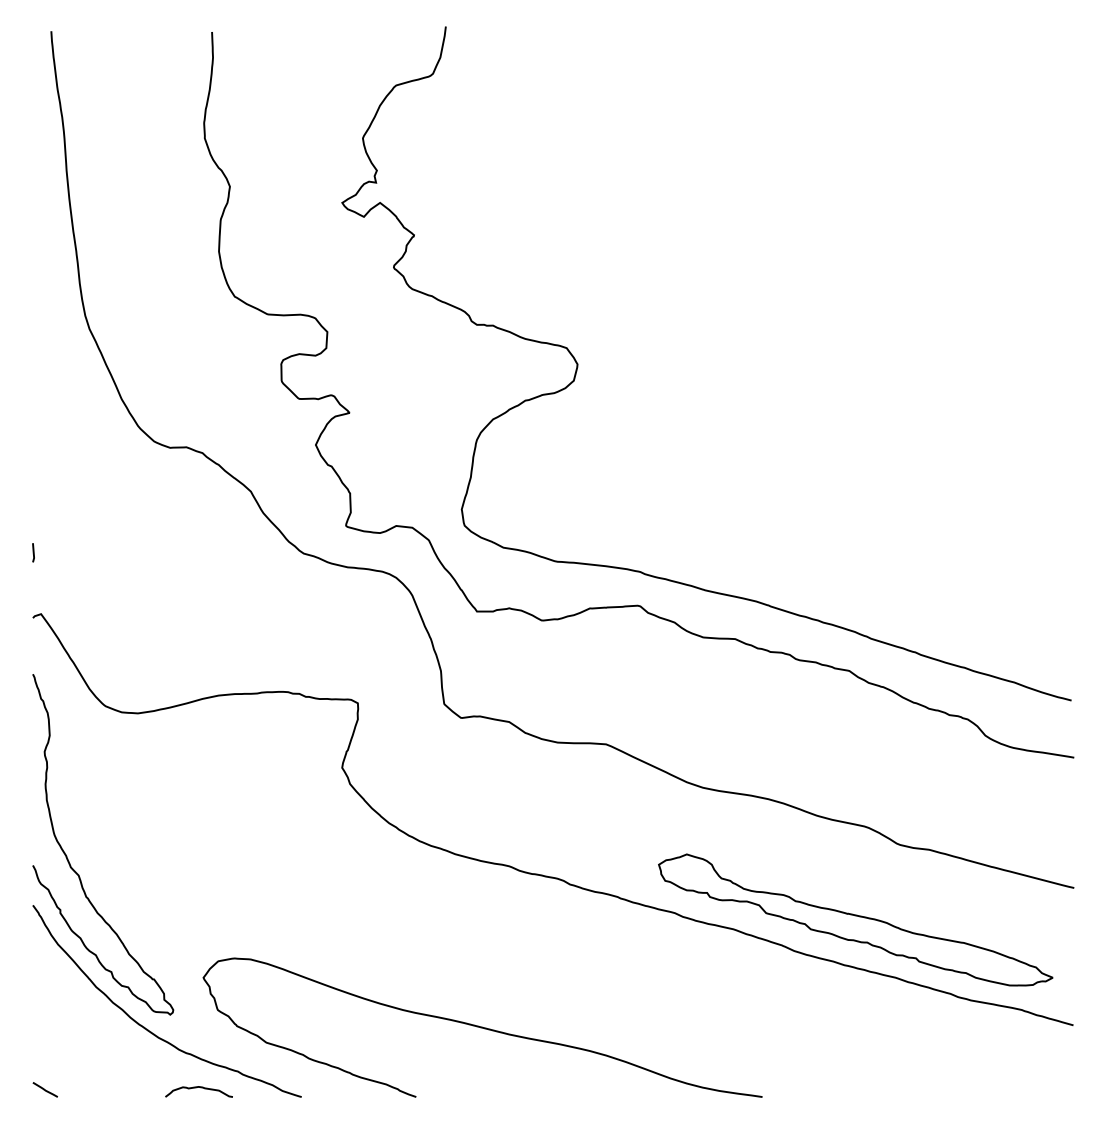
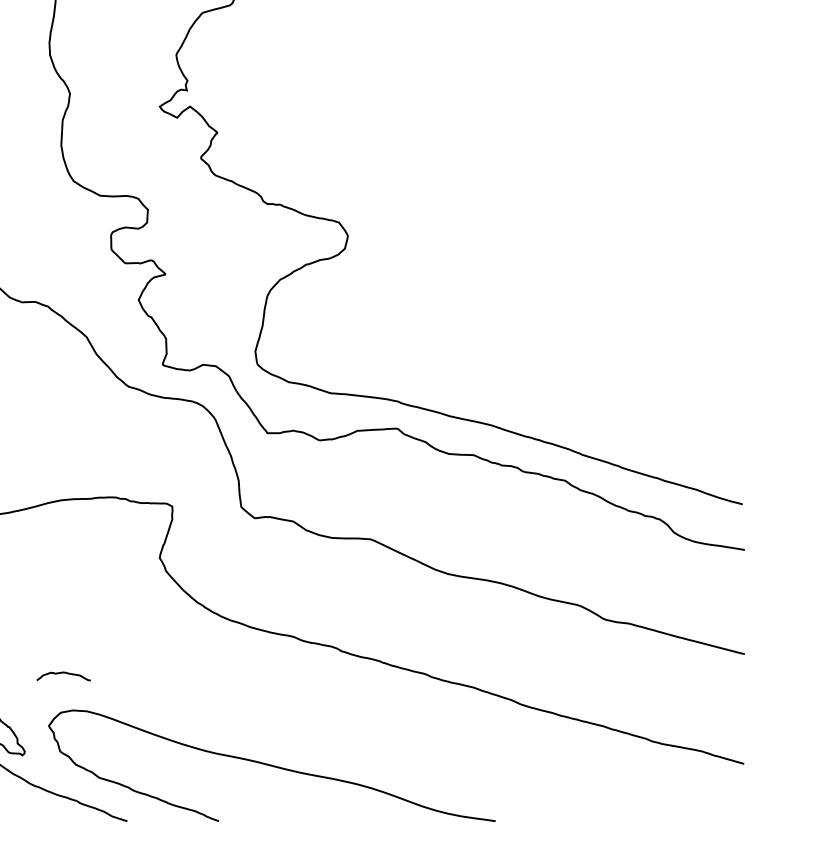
part: (855, 919) -> (570, 679), removed
curve: (196, 1088) -> (61, 673), moved

